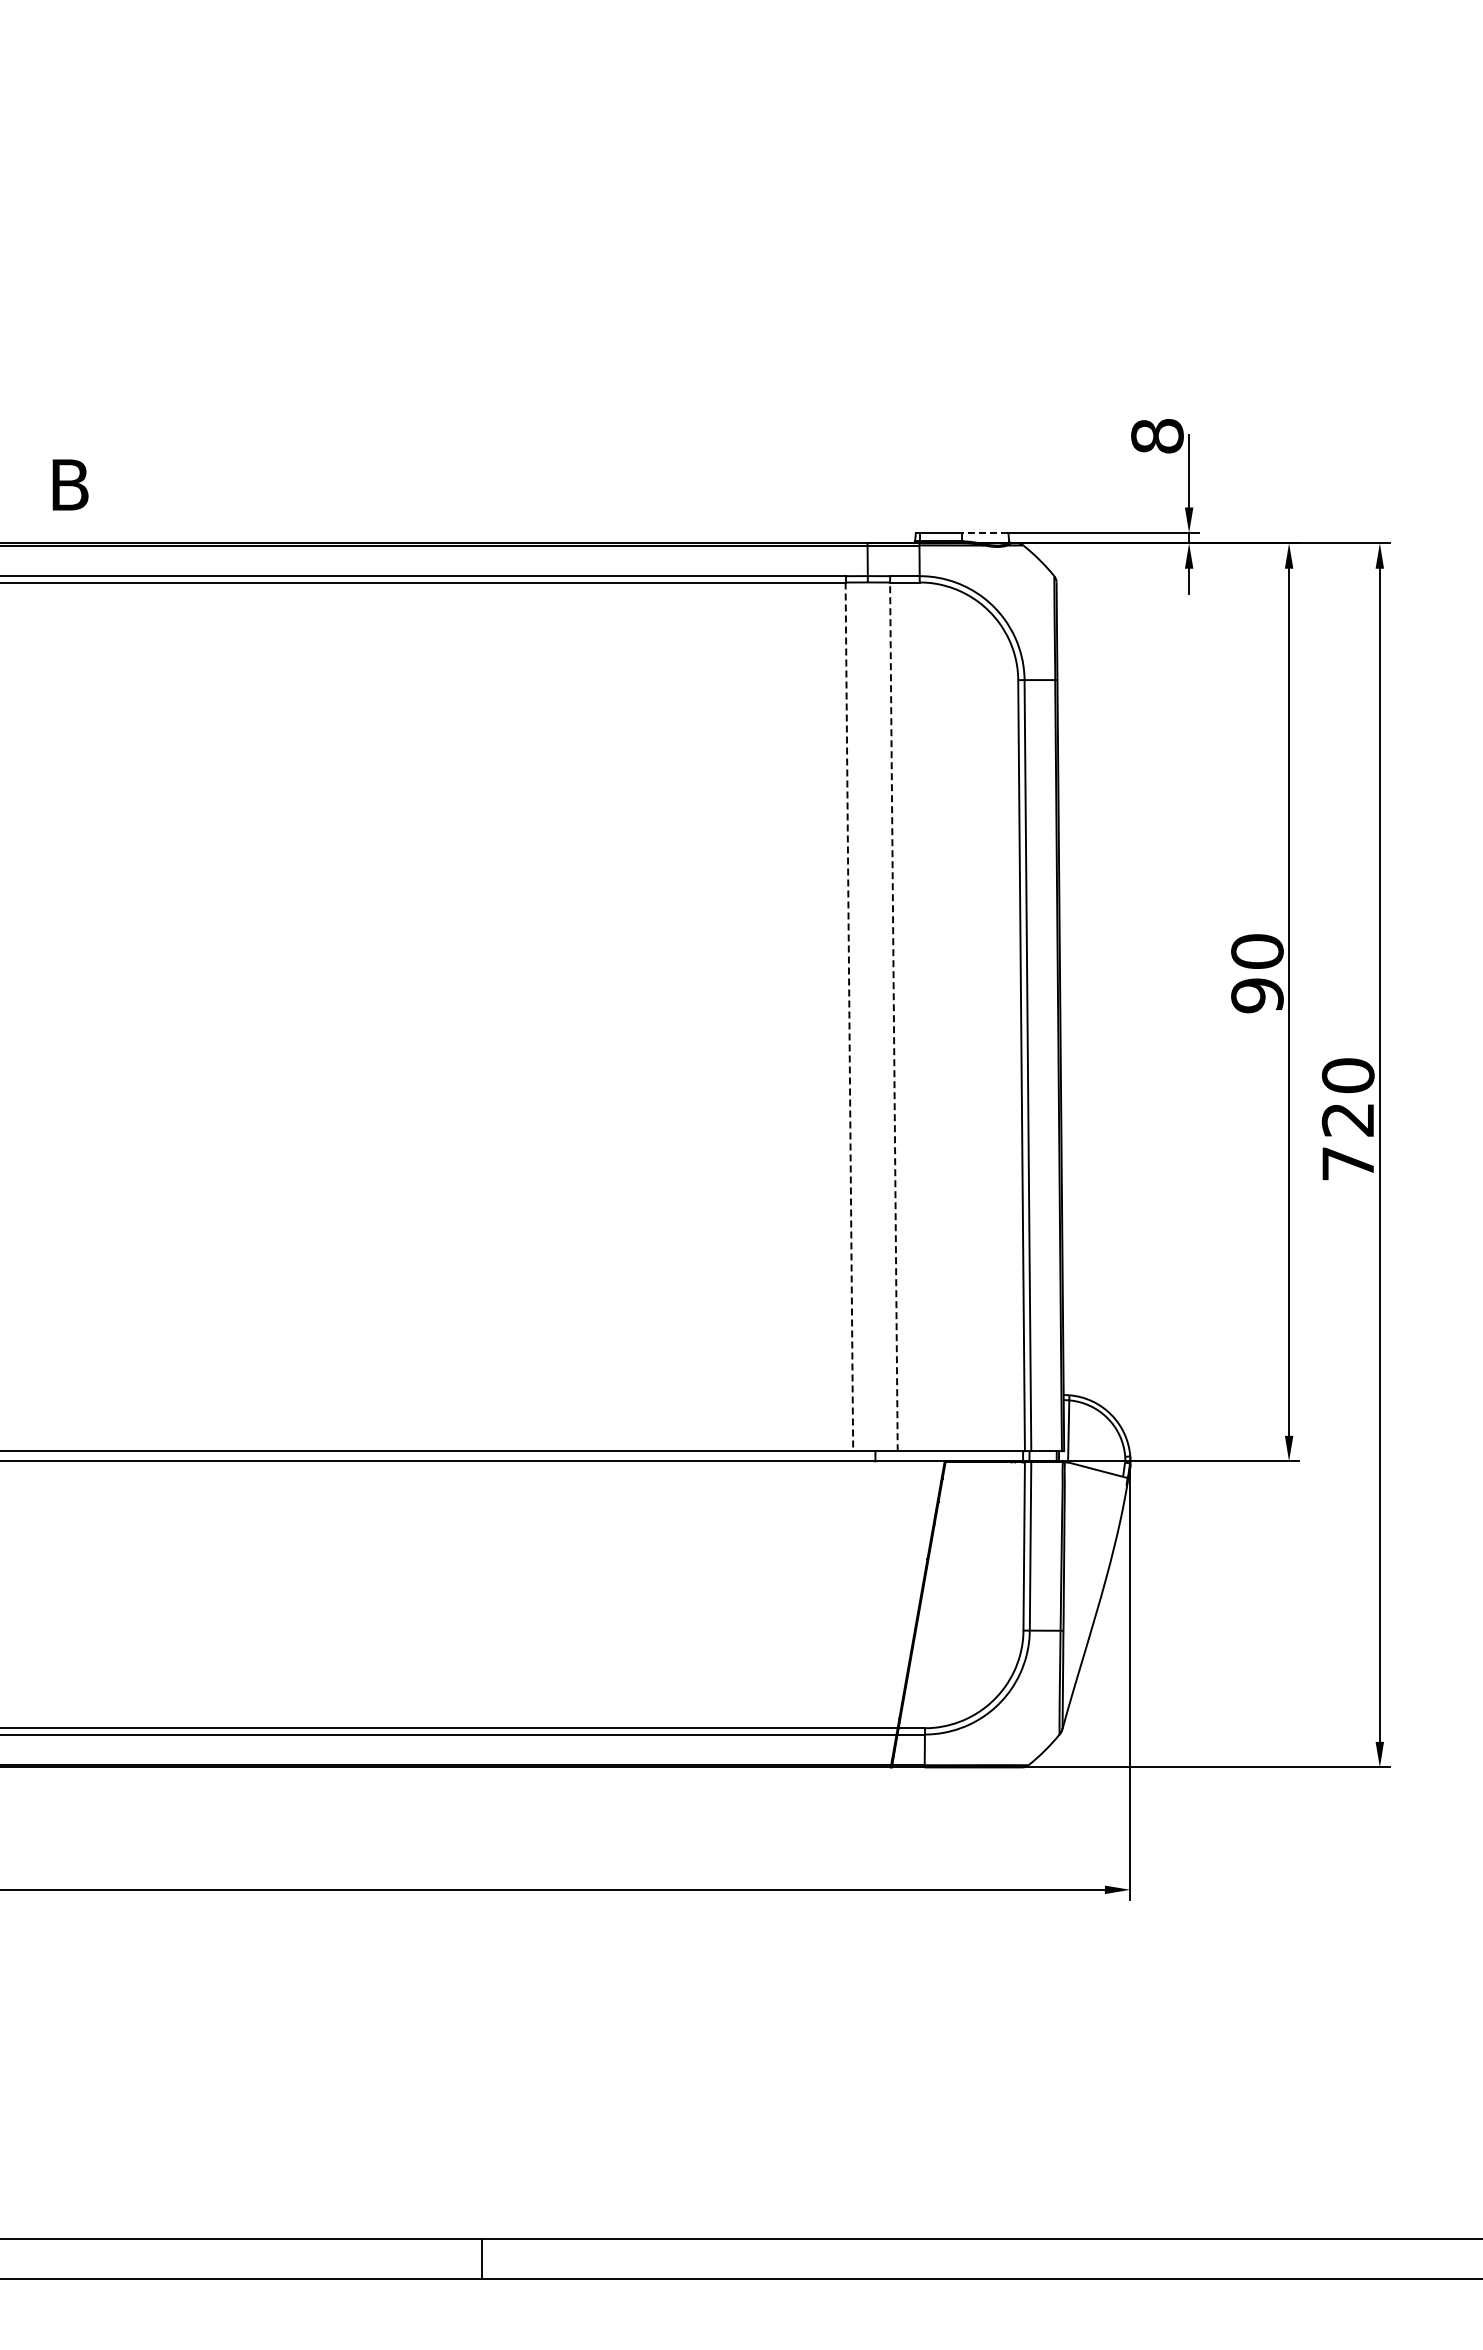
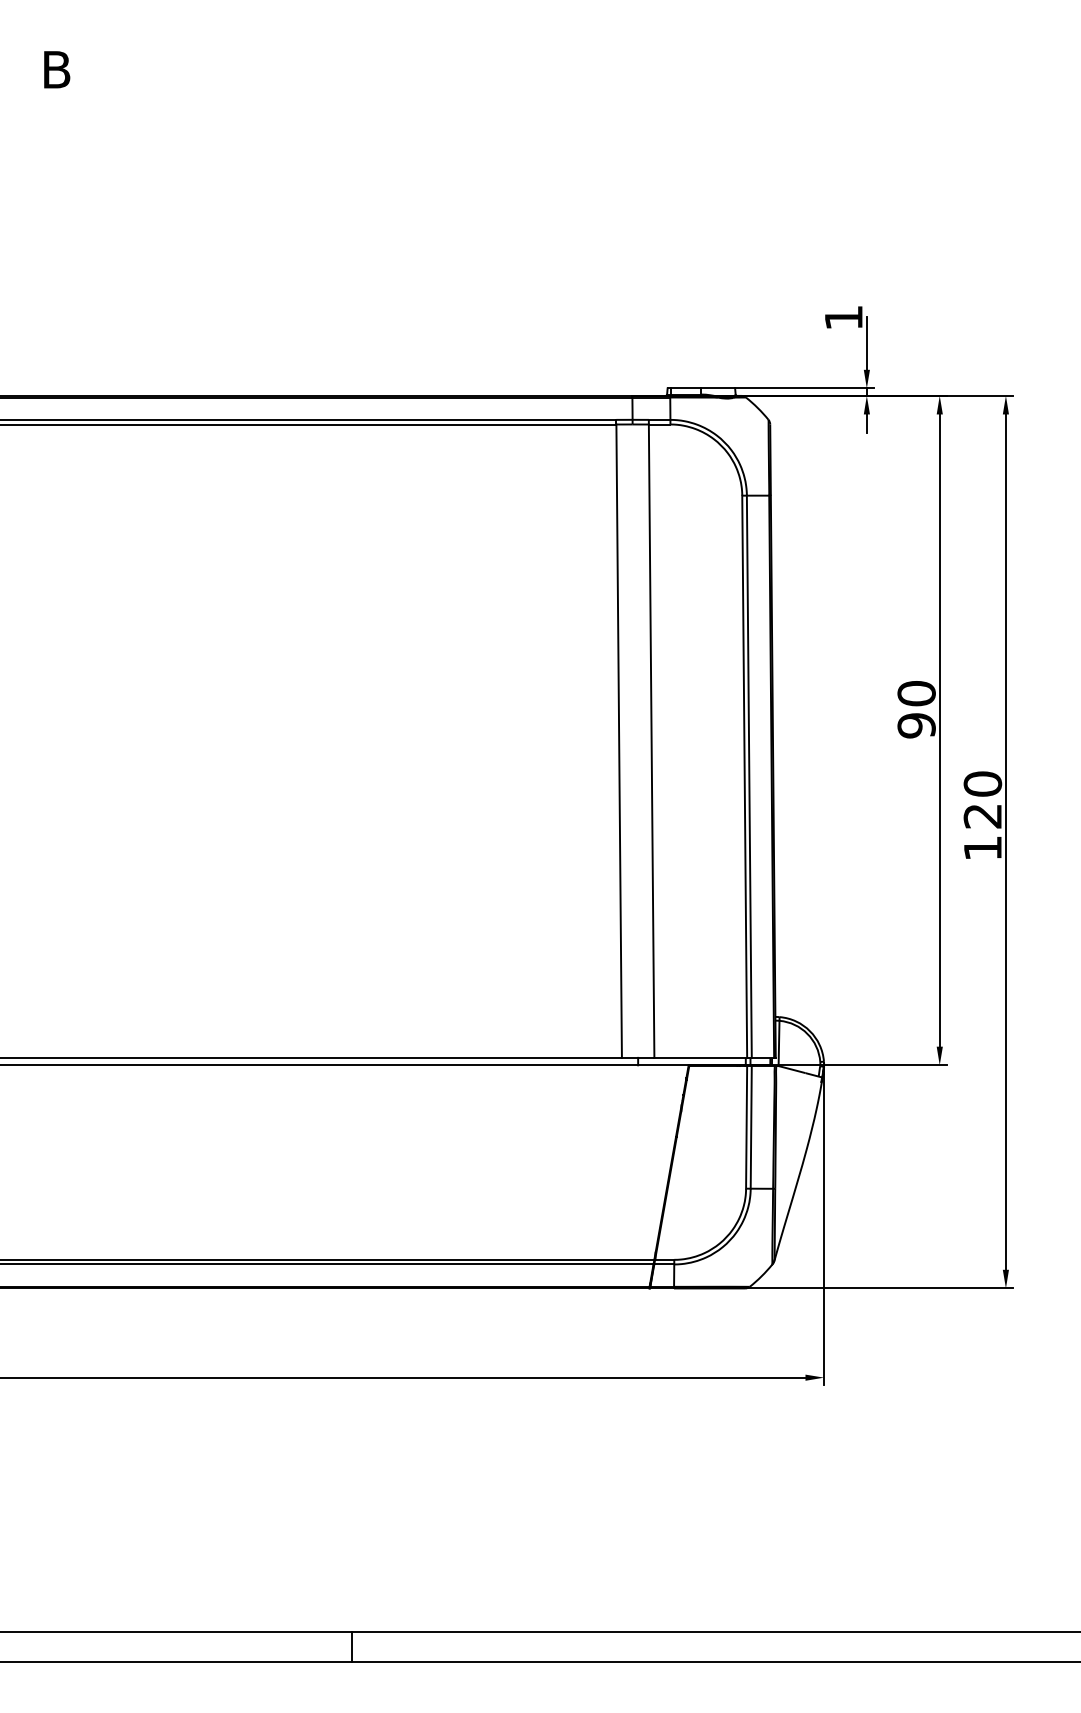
text: (1157, 436) -> (843, 318), 8 -> 1
text: (70, 484) -> (57, 69), moved
line: (984, 533) -> (717, 388), dashed -> solid
line: (893, 1016) -> (651, 740), dashed -> solid
line: (849, 1017) -> (619, 741), dashed -> solid
text: (1347, 1163) -> (982, 848), 720 -> 120

